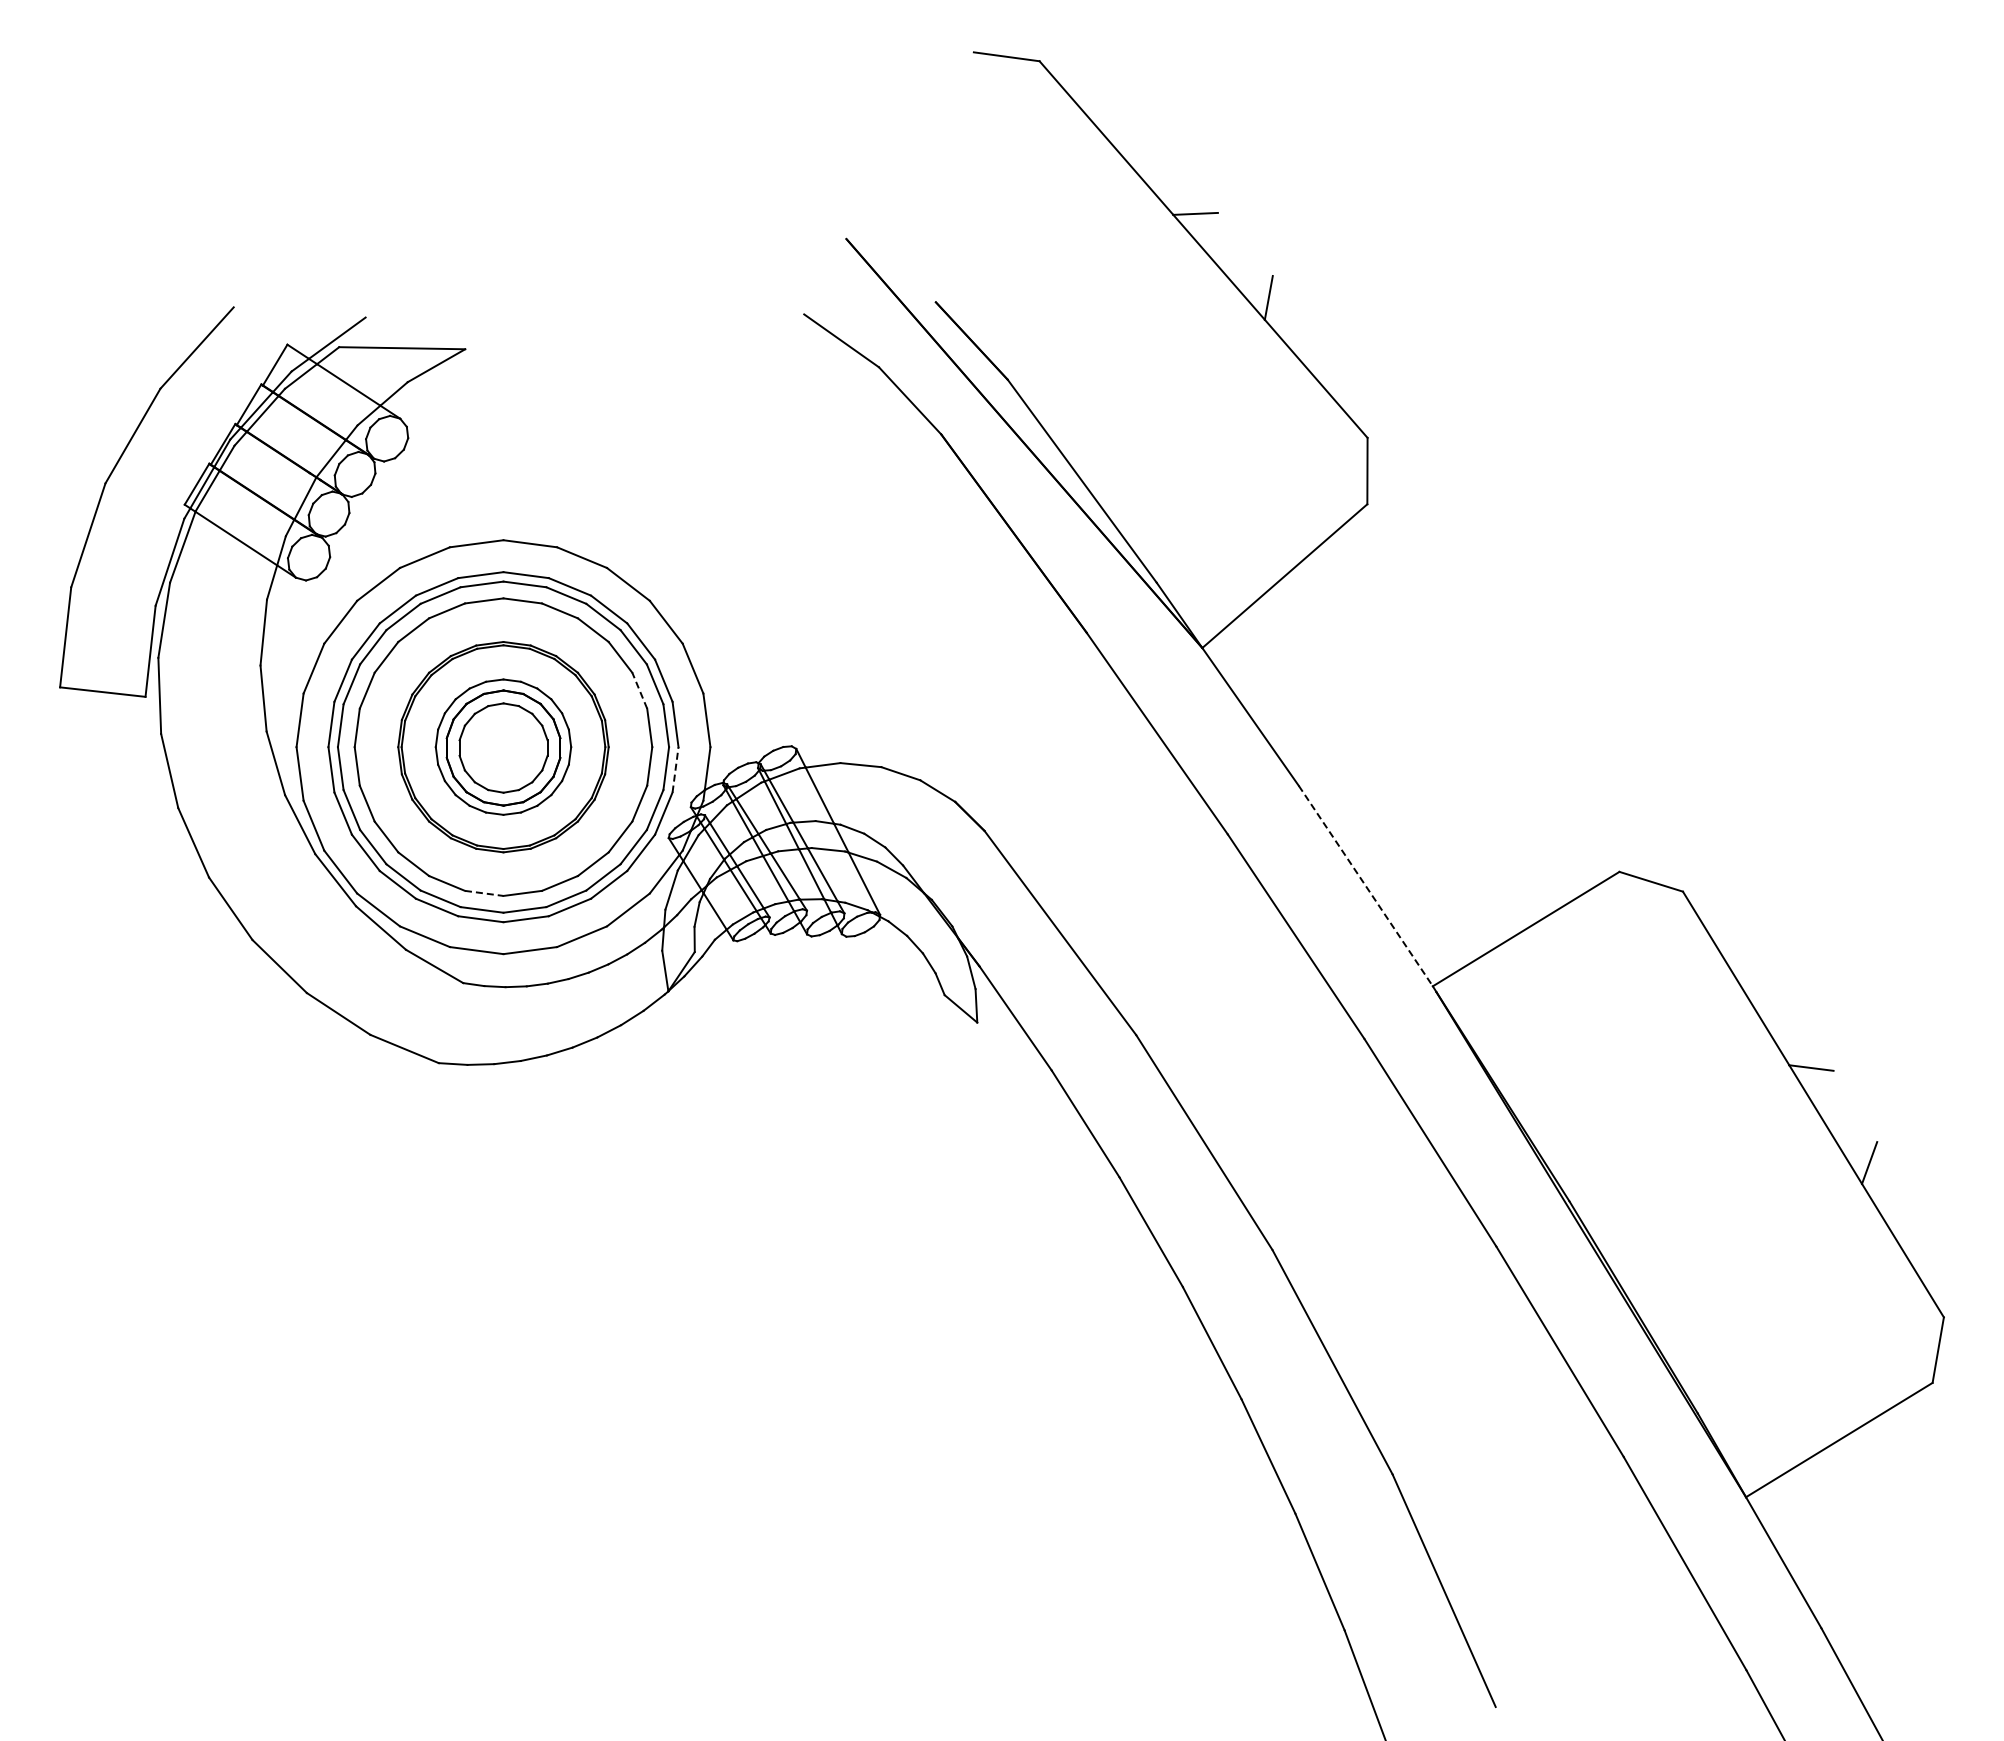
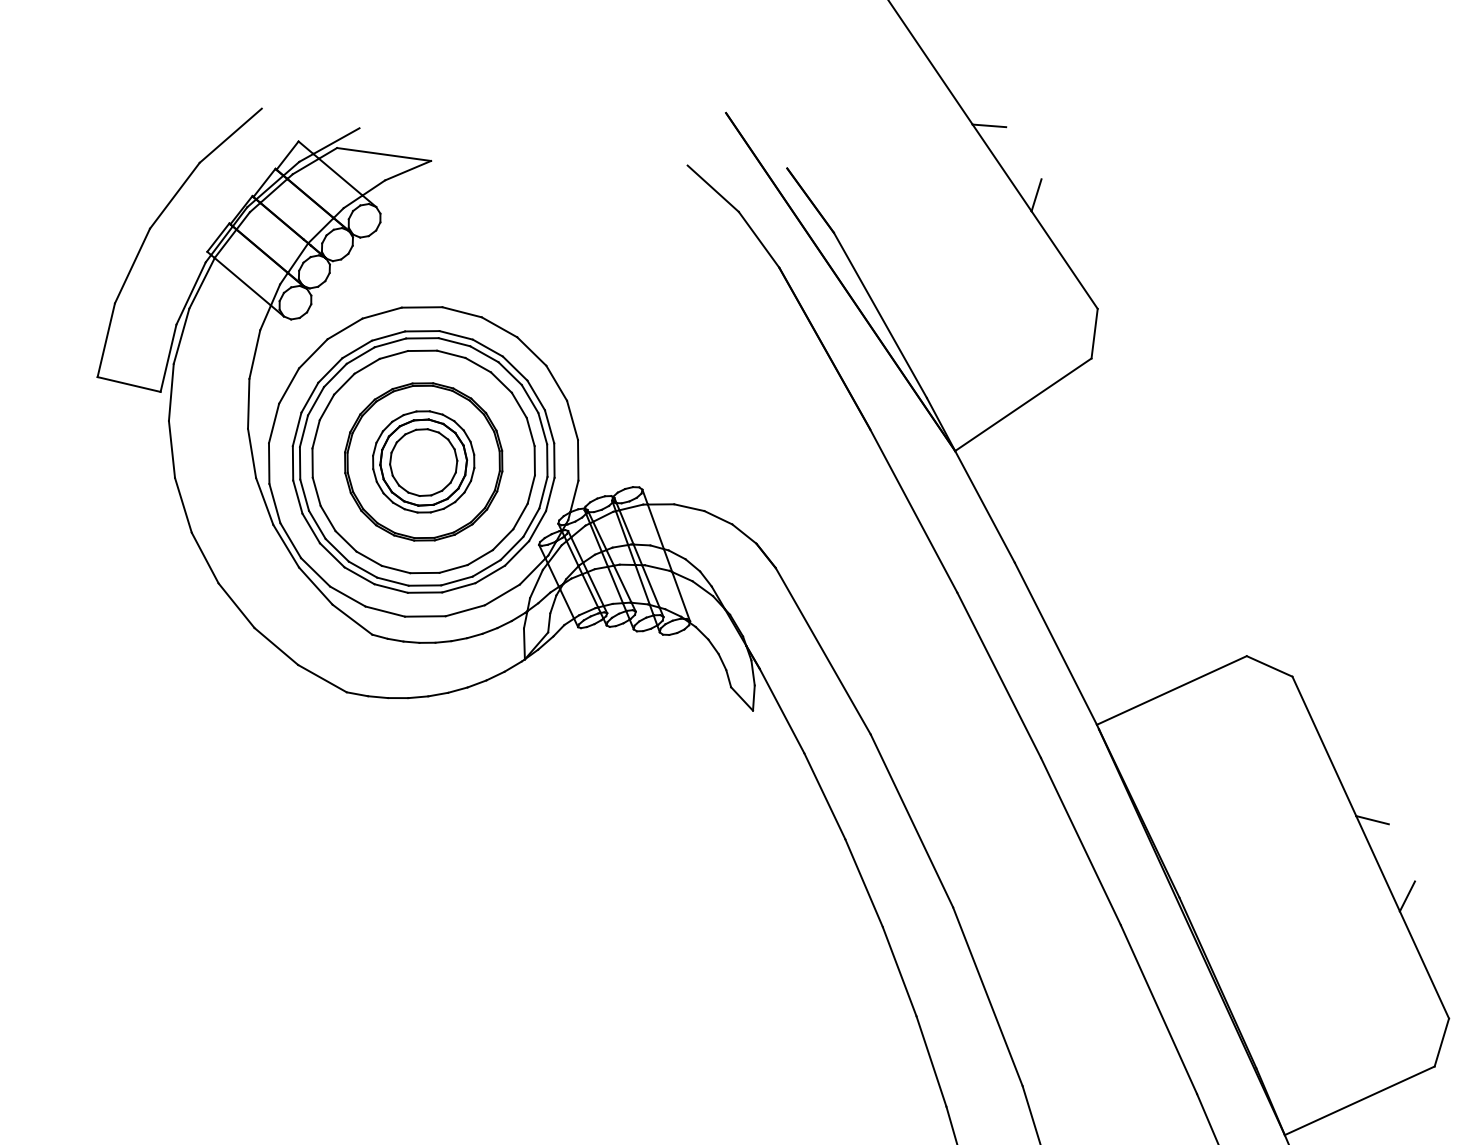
line: (639, 690) -> (530, 431), dashed -> solid
line: (675, 769) -> (550, 494), dashed -> solid
line: (1365, 886) -> (1055, 644), dashed -> solid
line: (484, 893) -> (396, 569), dashed -> solid

